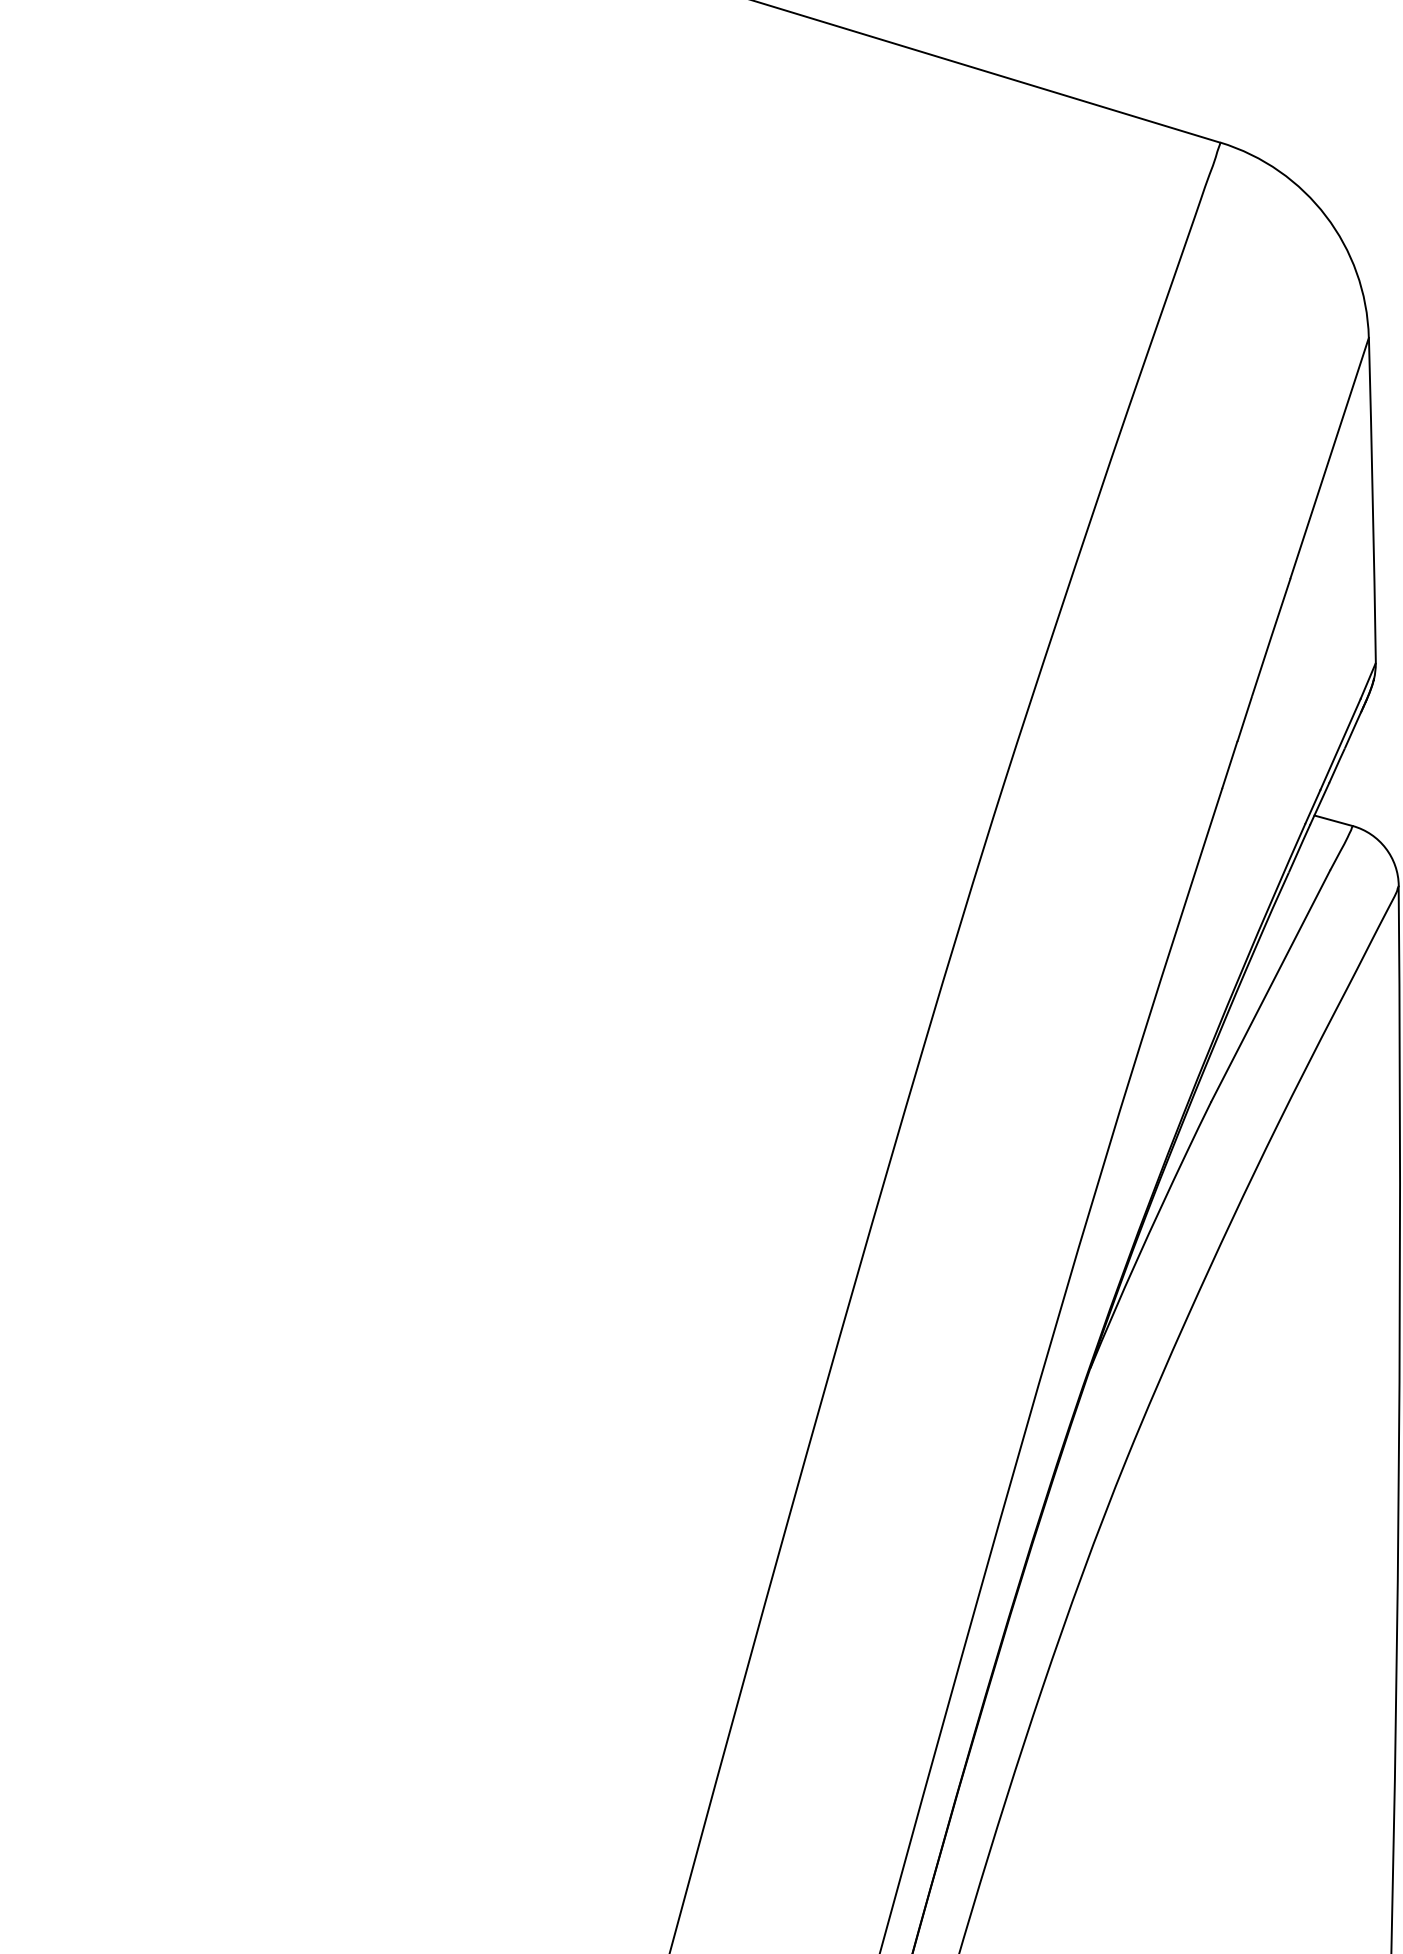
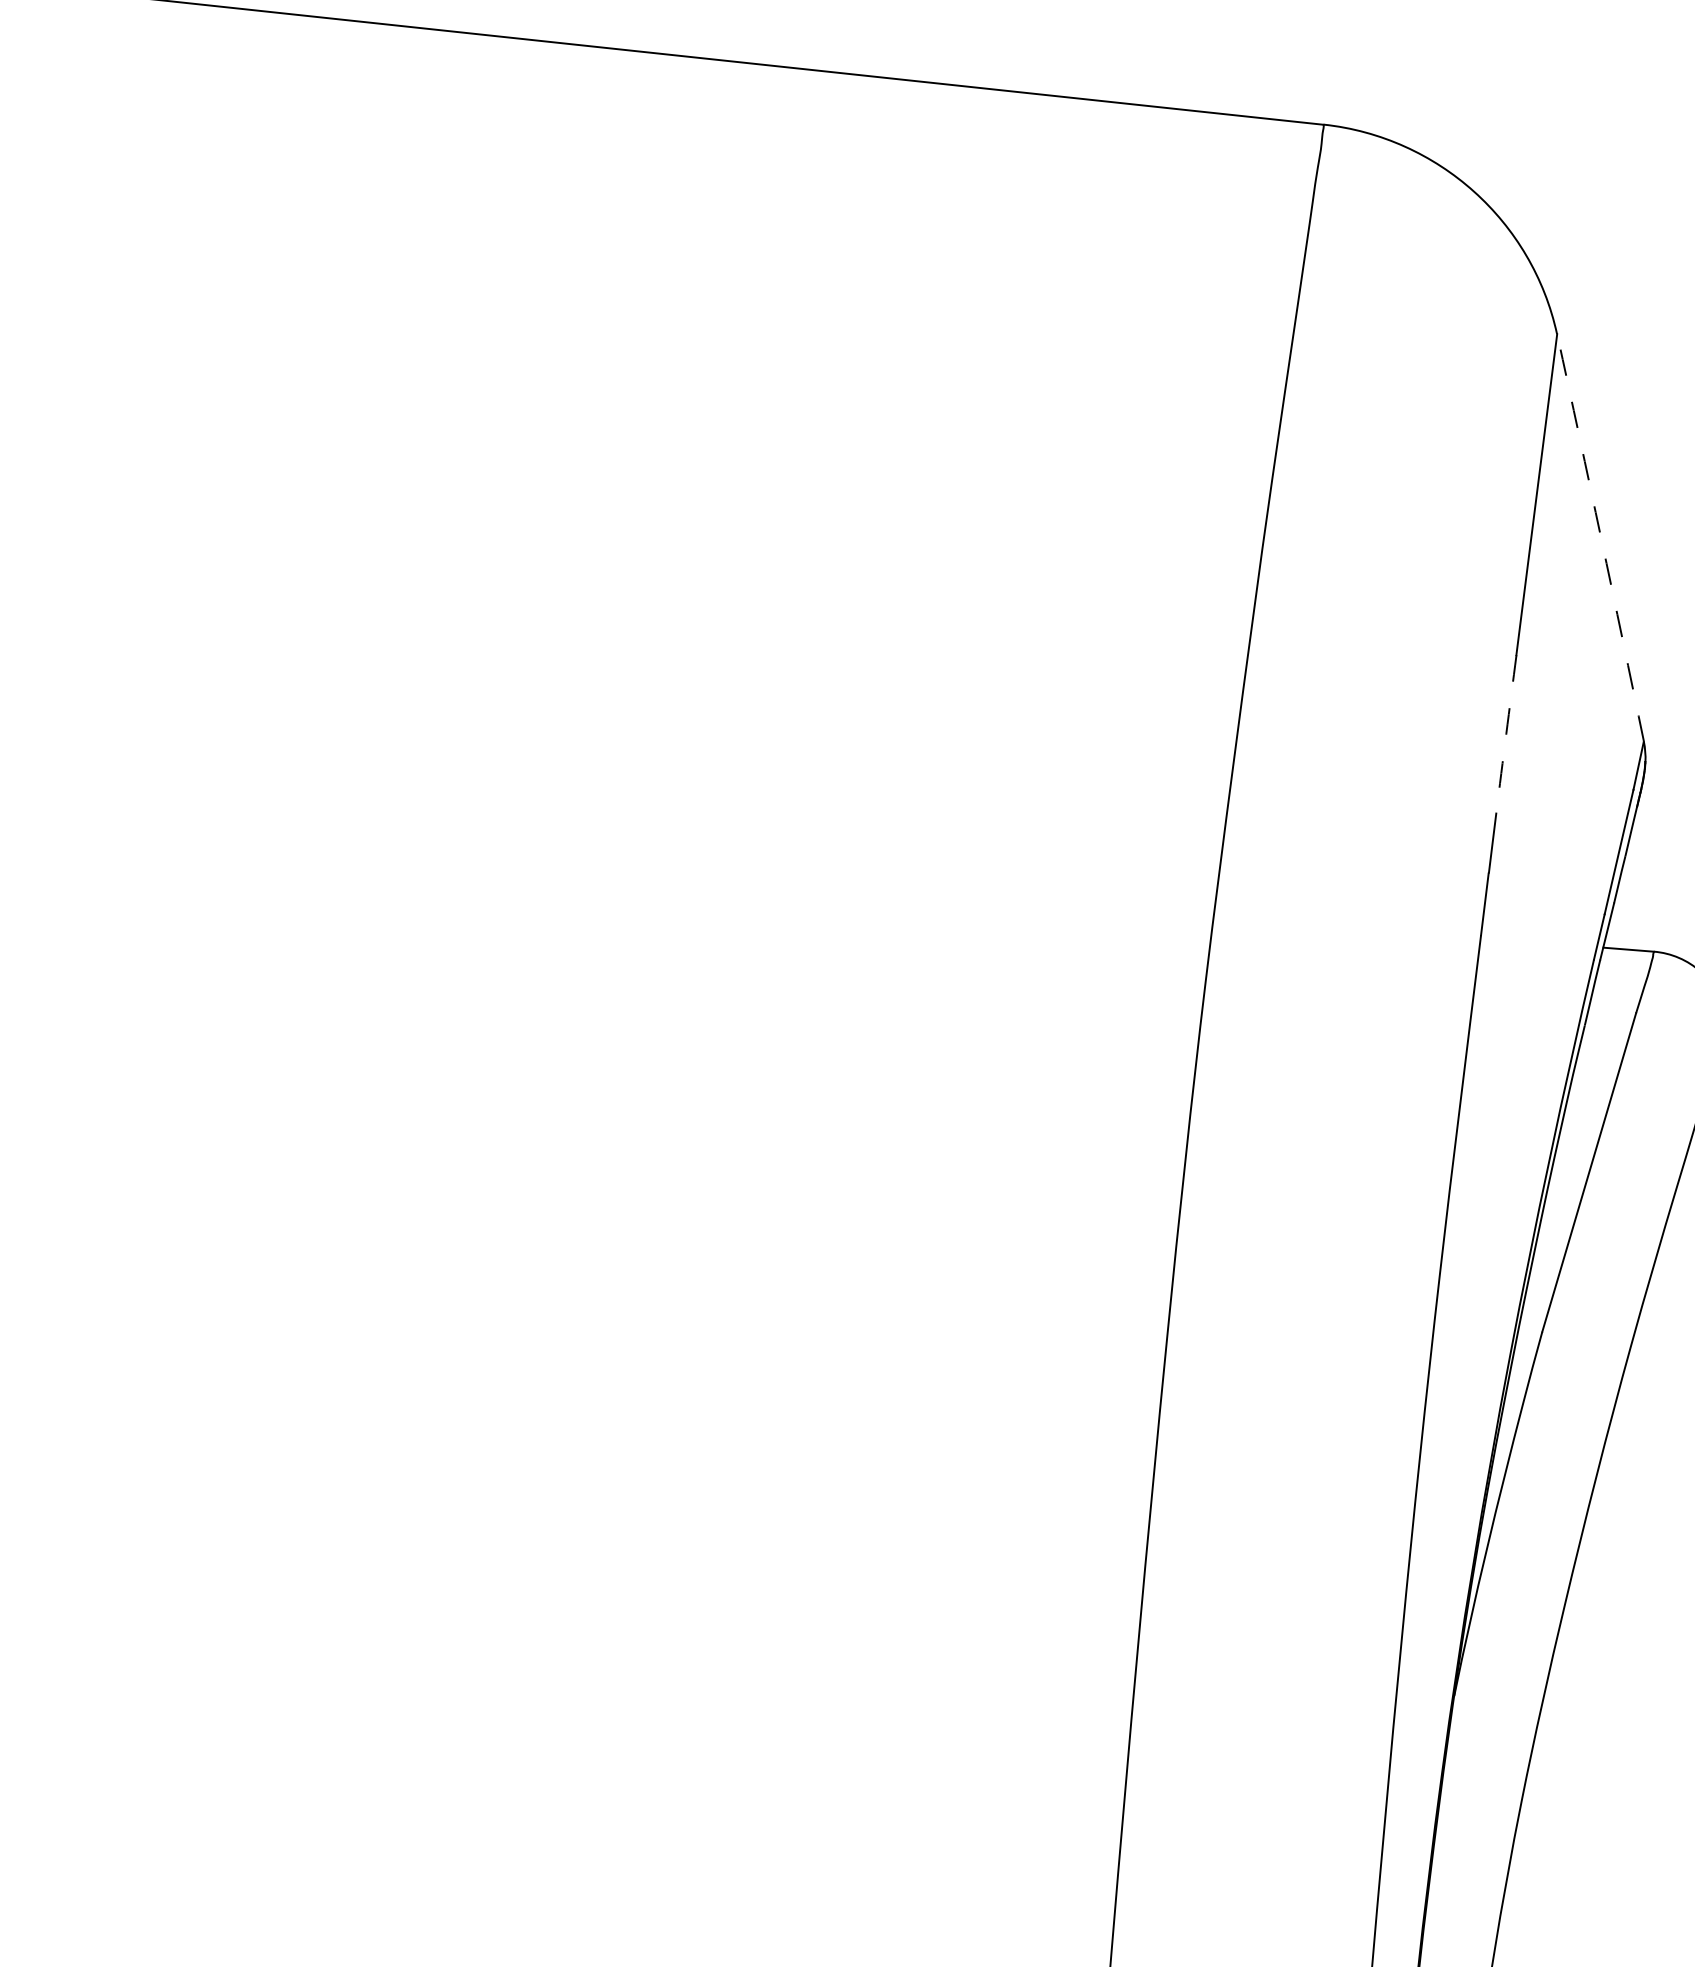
arc: (1372, 500) -> (1600, 537), solid -> dashed
arc: (1271, 637) -> (1506, 734), solid -> dashed

